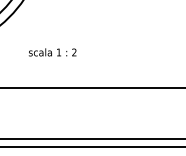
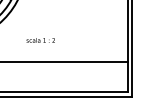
text: (52, 52) -> (40, 40), moved

